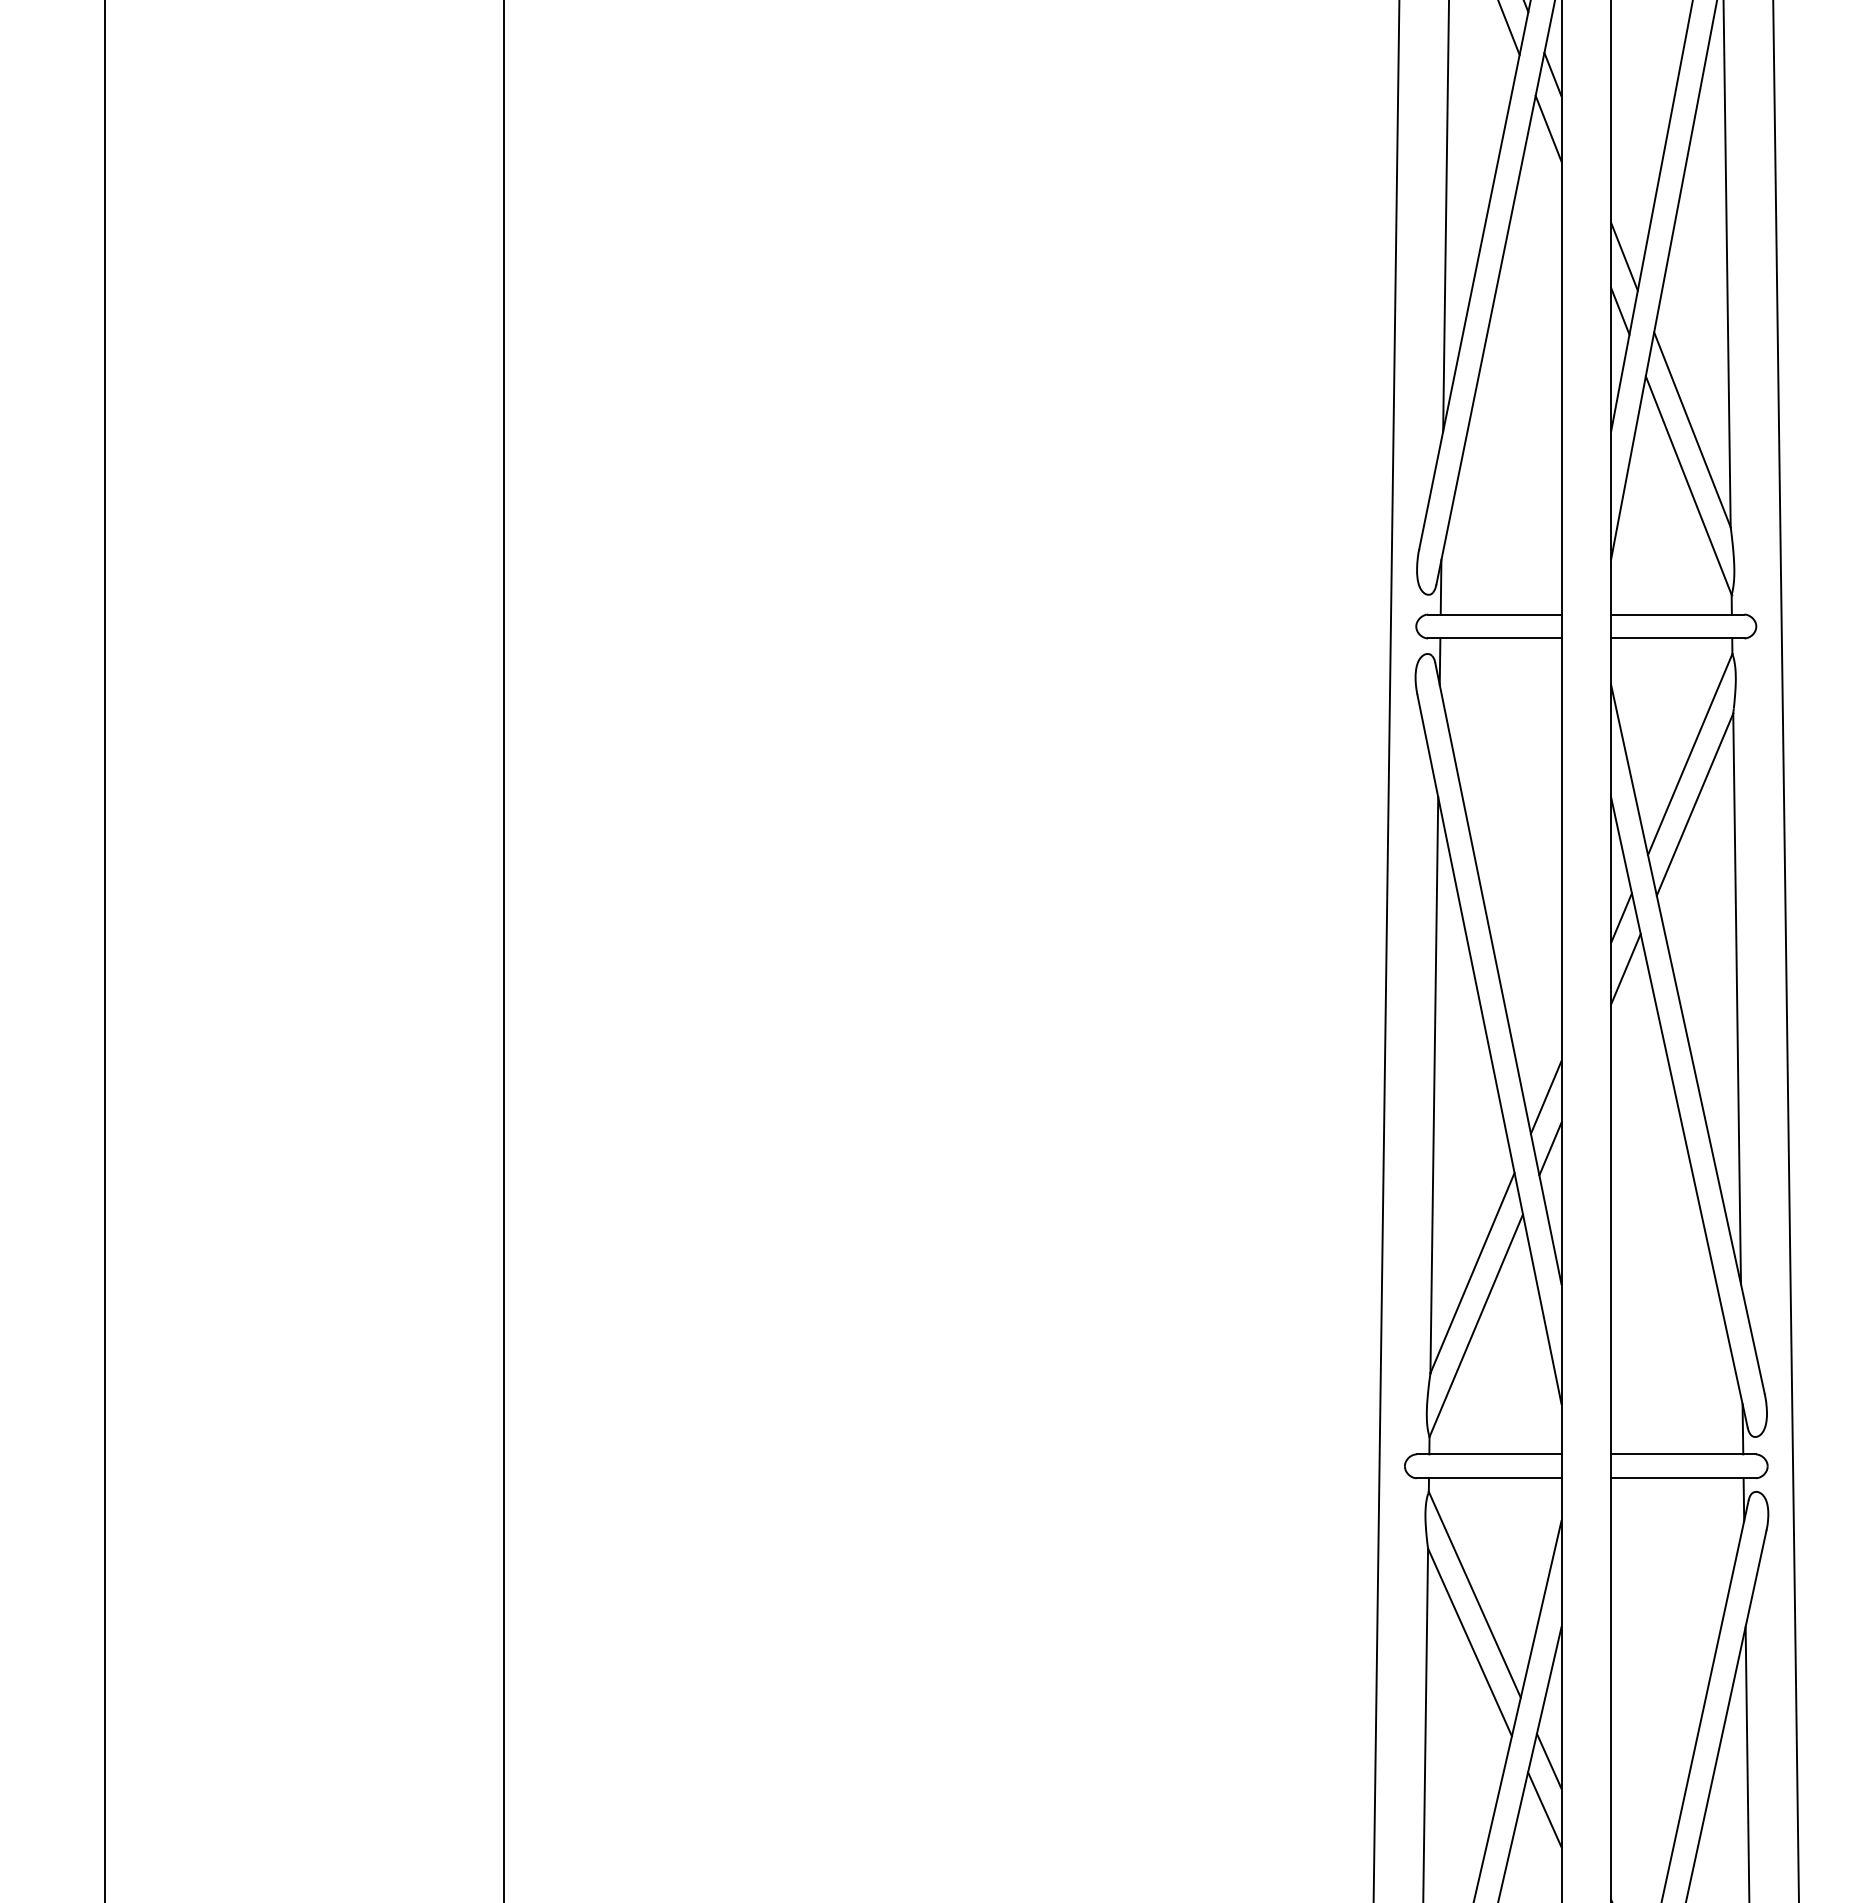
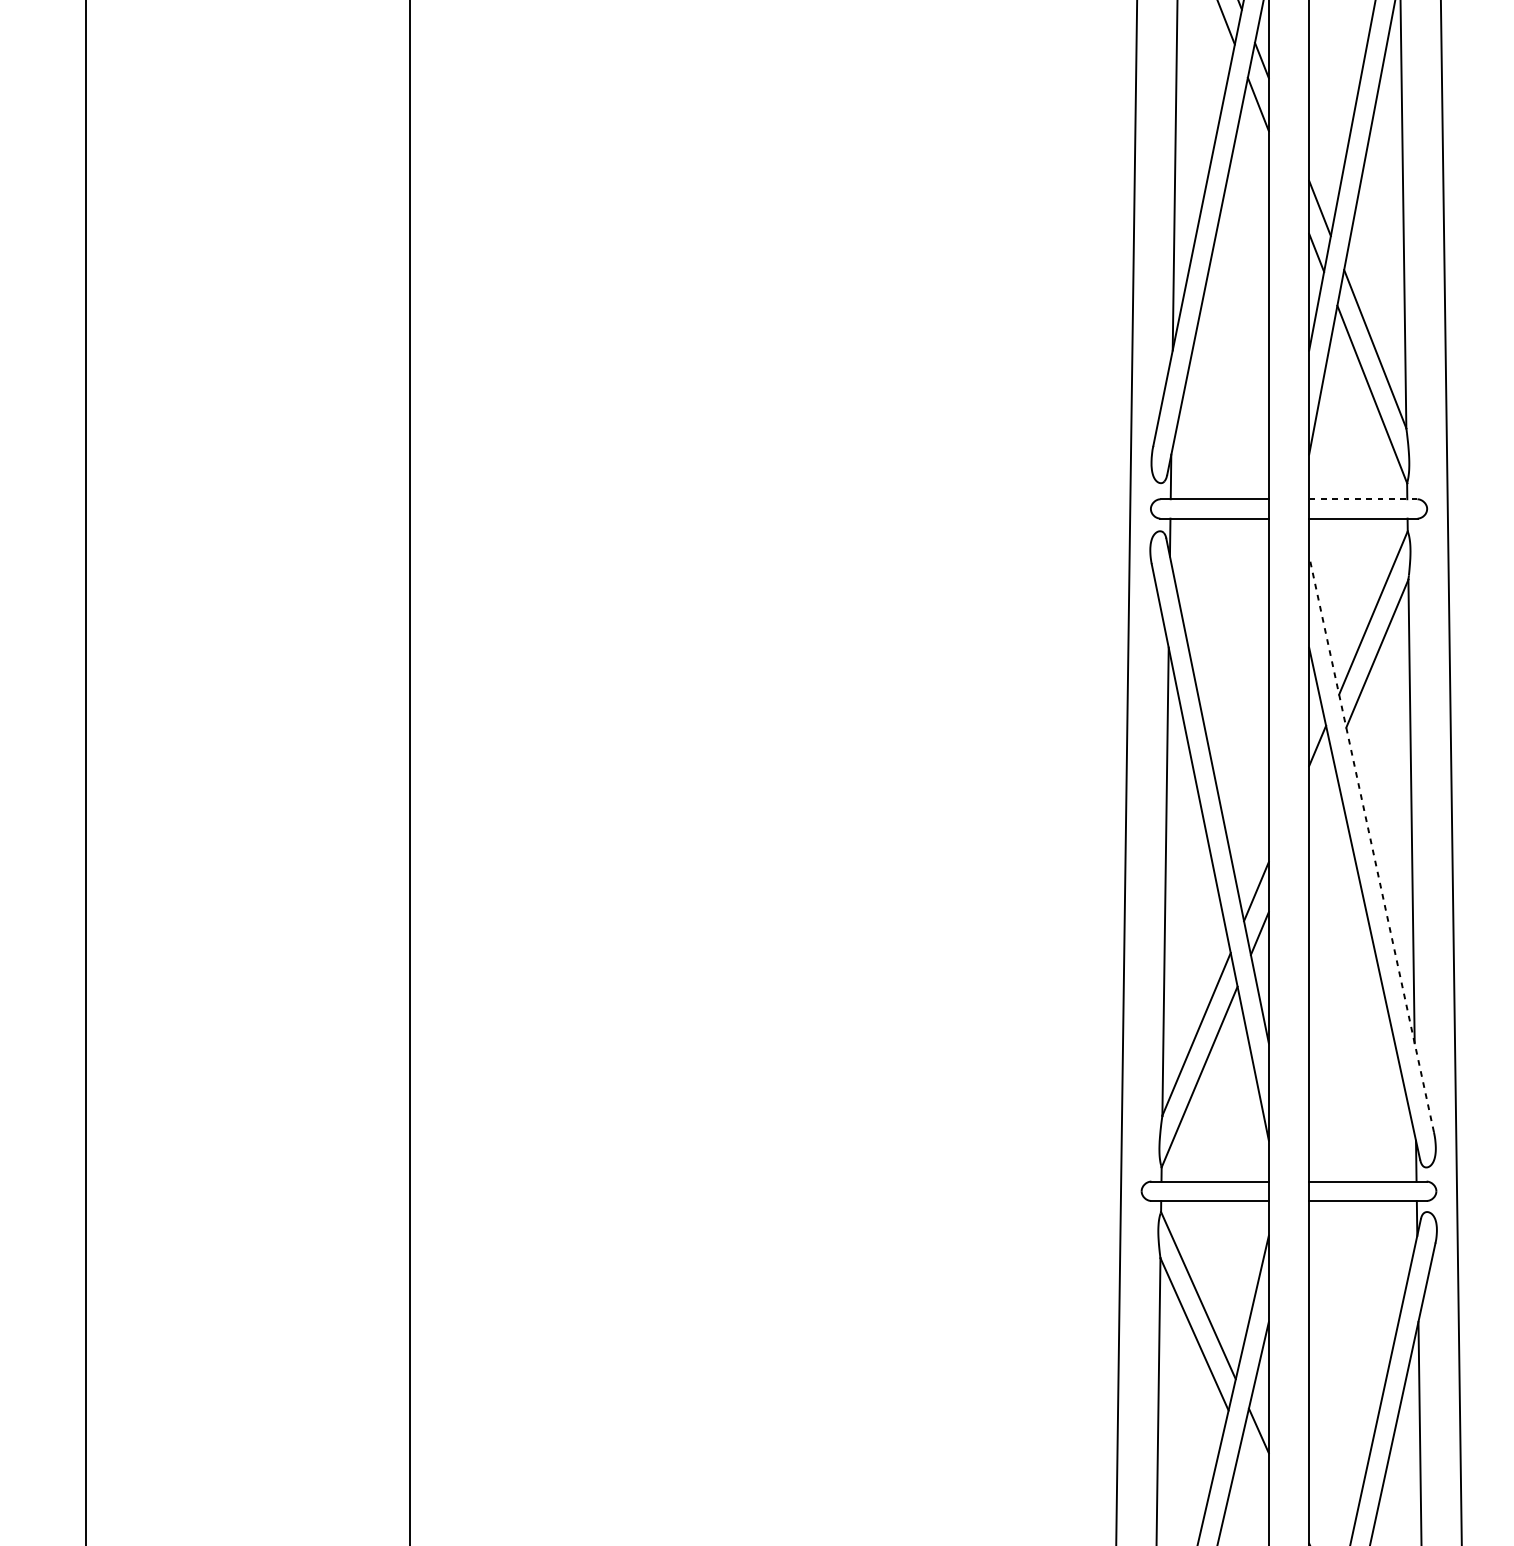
line: (1677, 614) -> (1363, 499), solid -> dashed
line: (1625, 969) -> (1320, 787), removed
line: (1687, 1039) -> (1371, 844), solid -> dashed
line: (1544, 1809) -> (1255, 1470), removed

